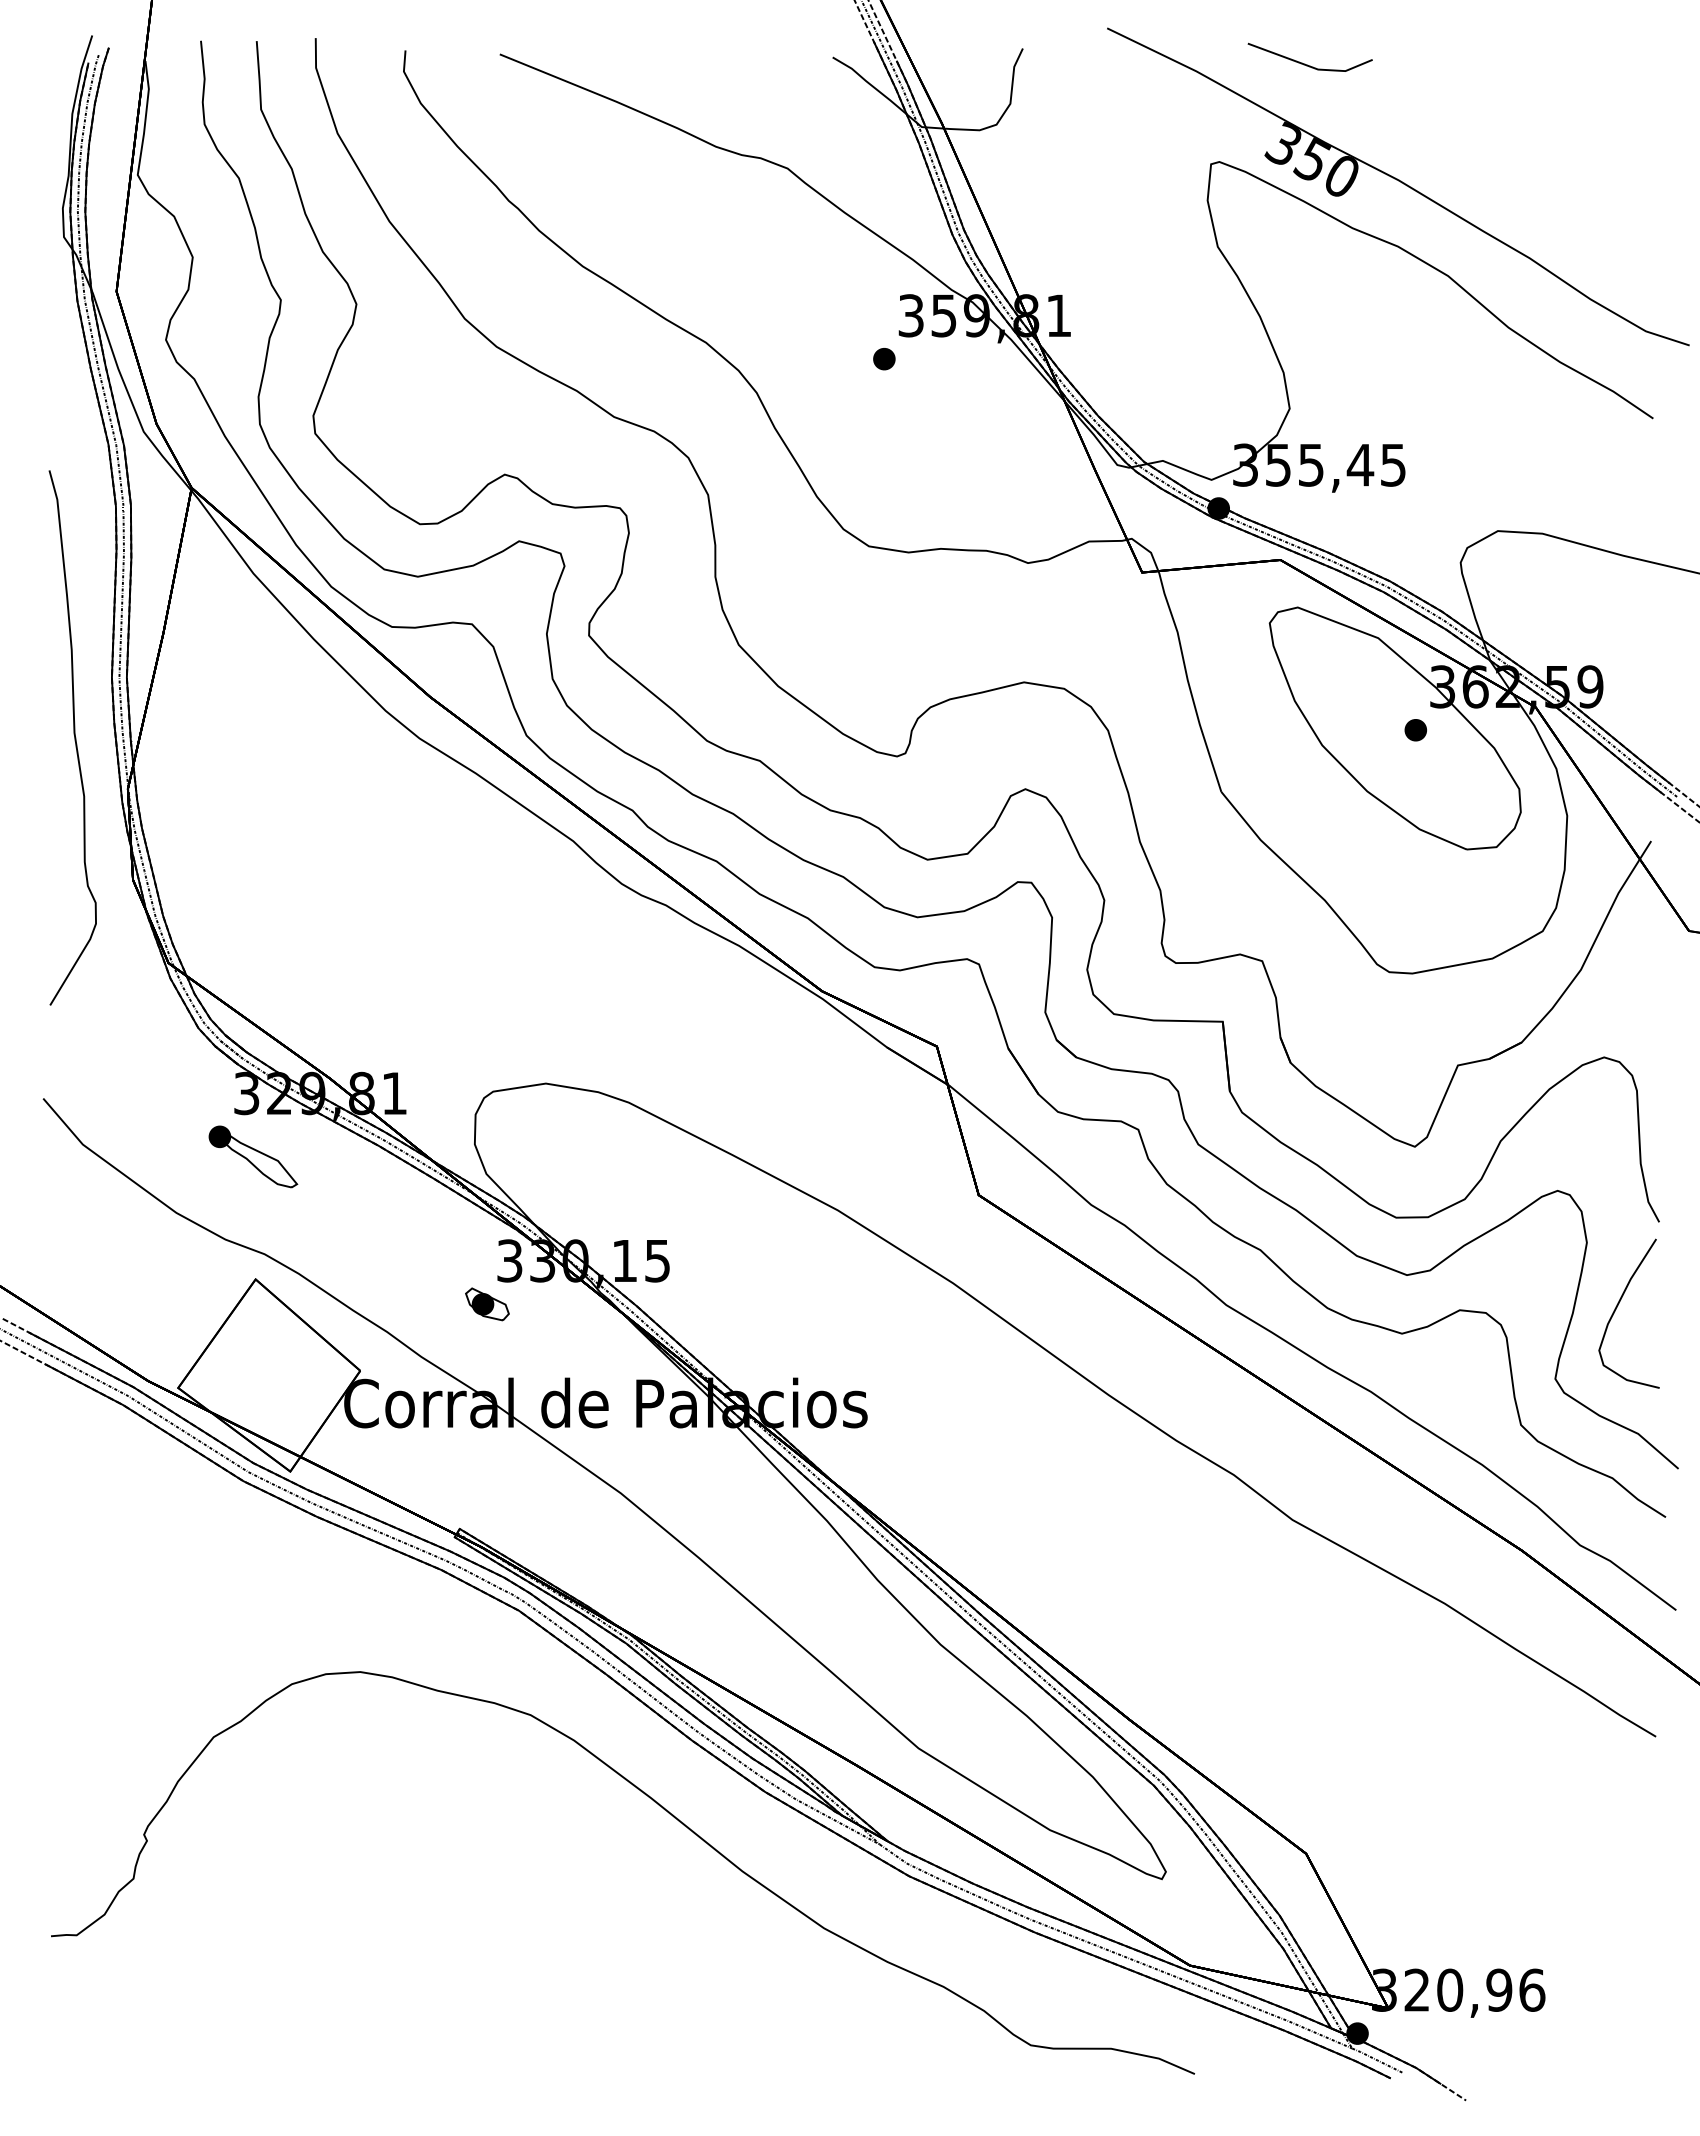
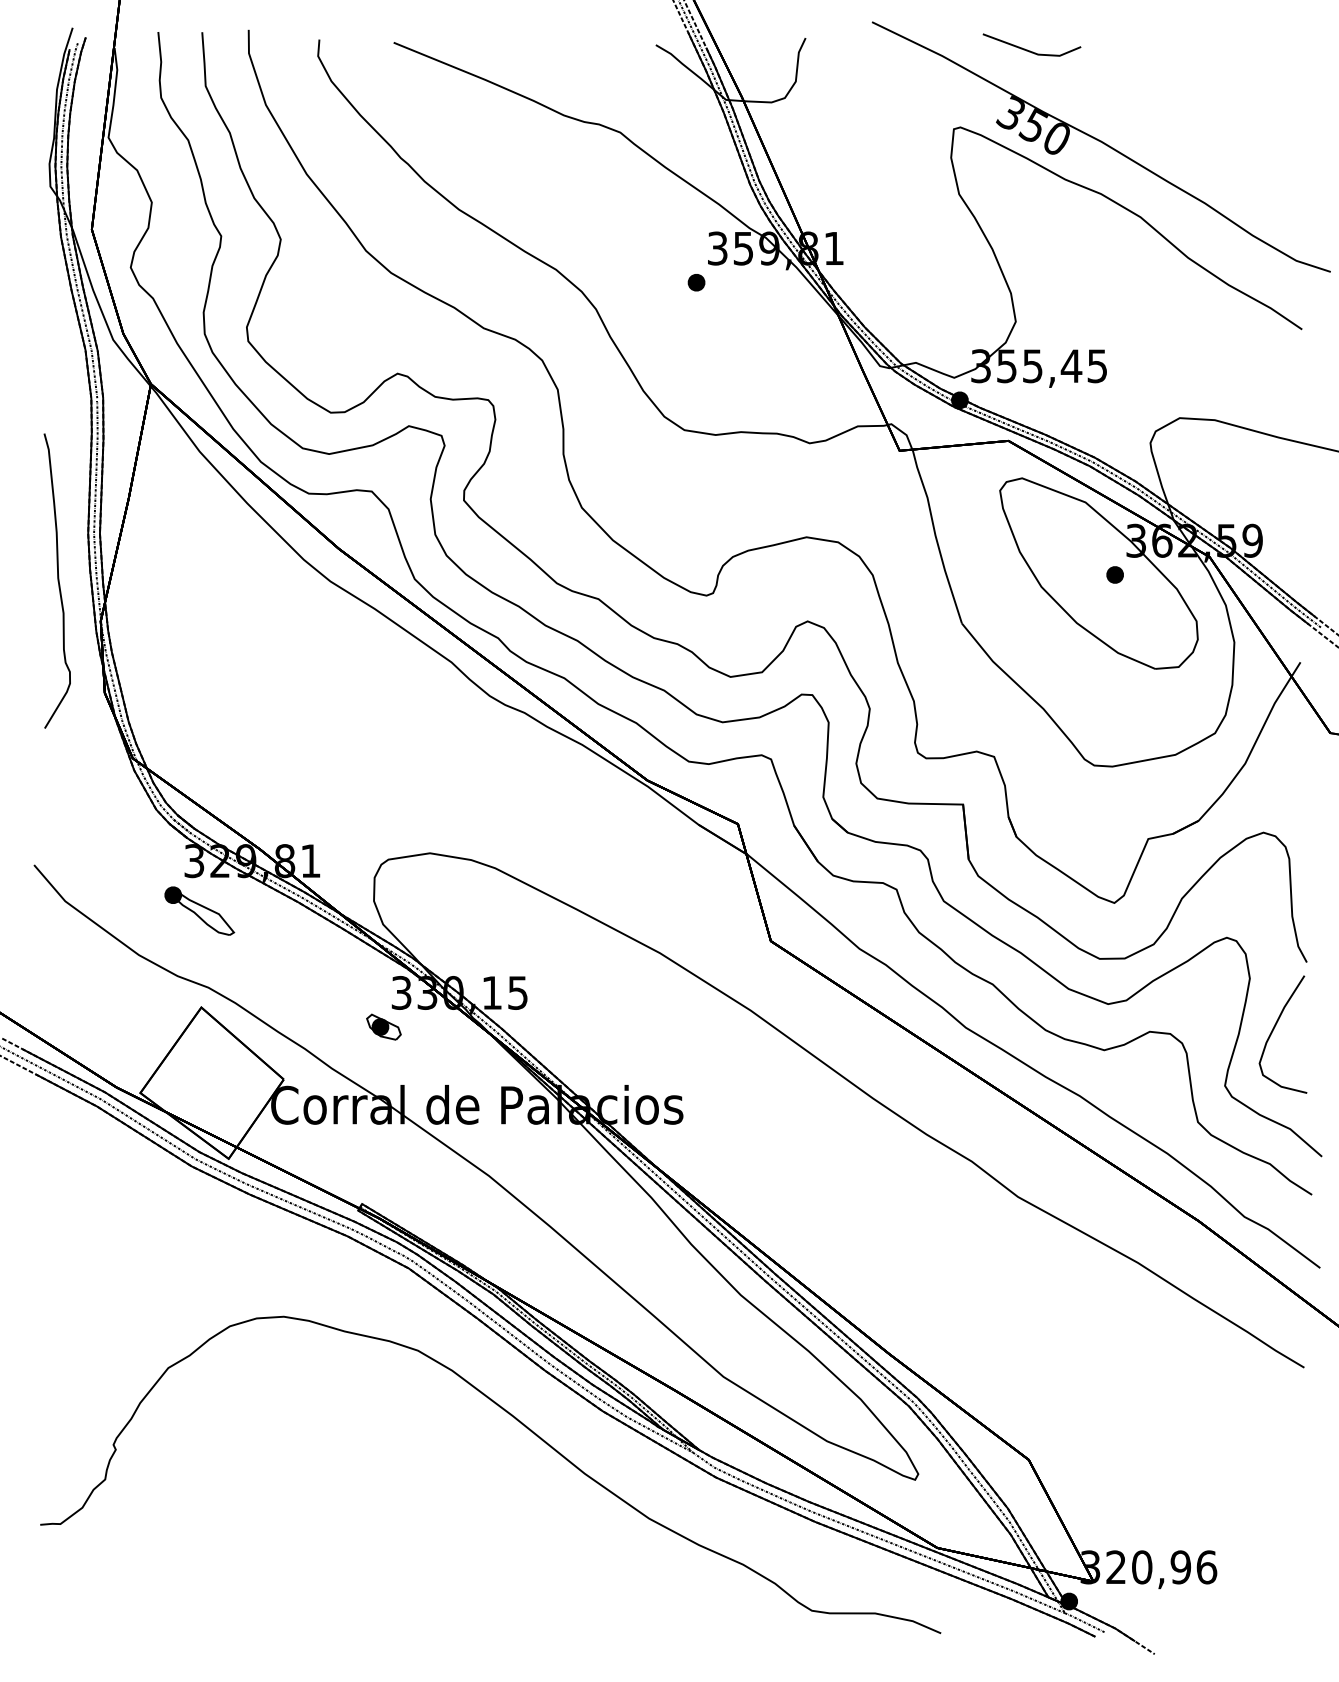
part: (72, 737) -> (57, 580), size x0.7

